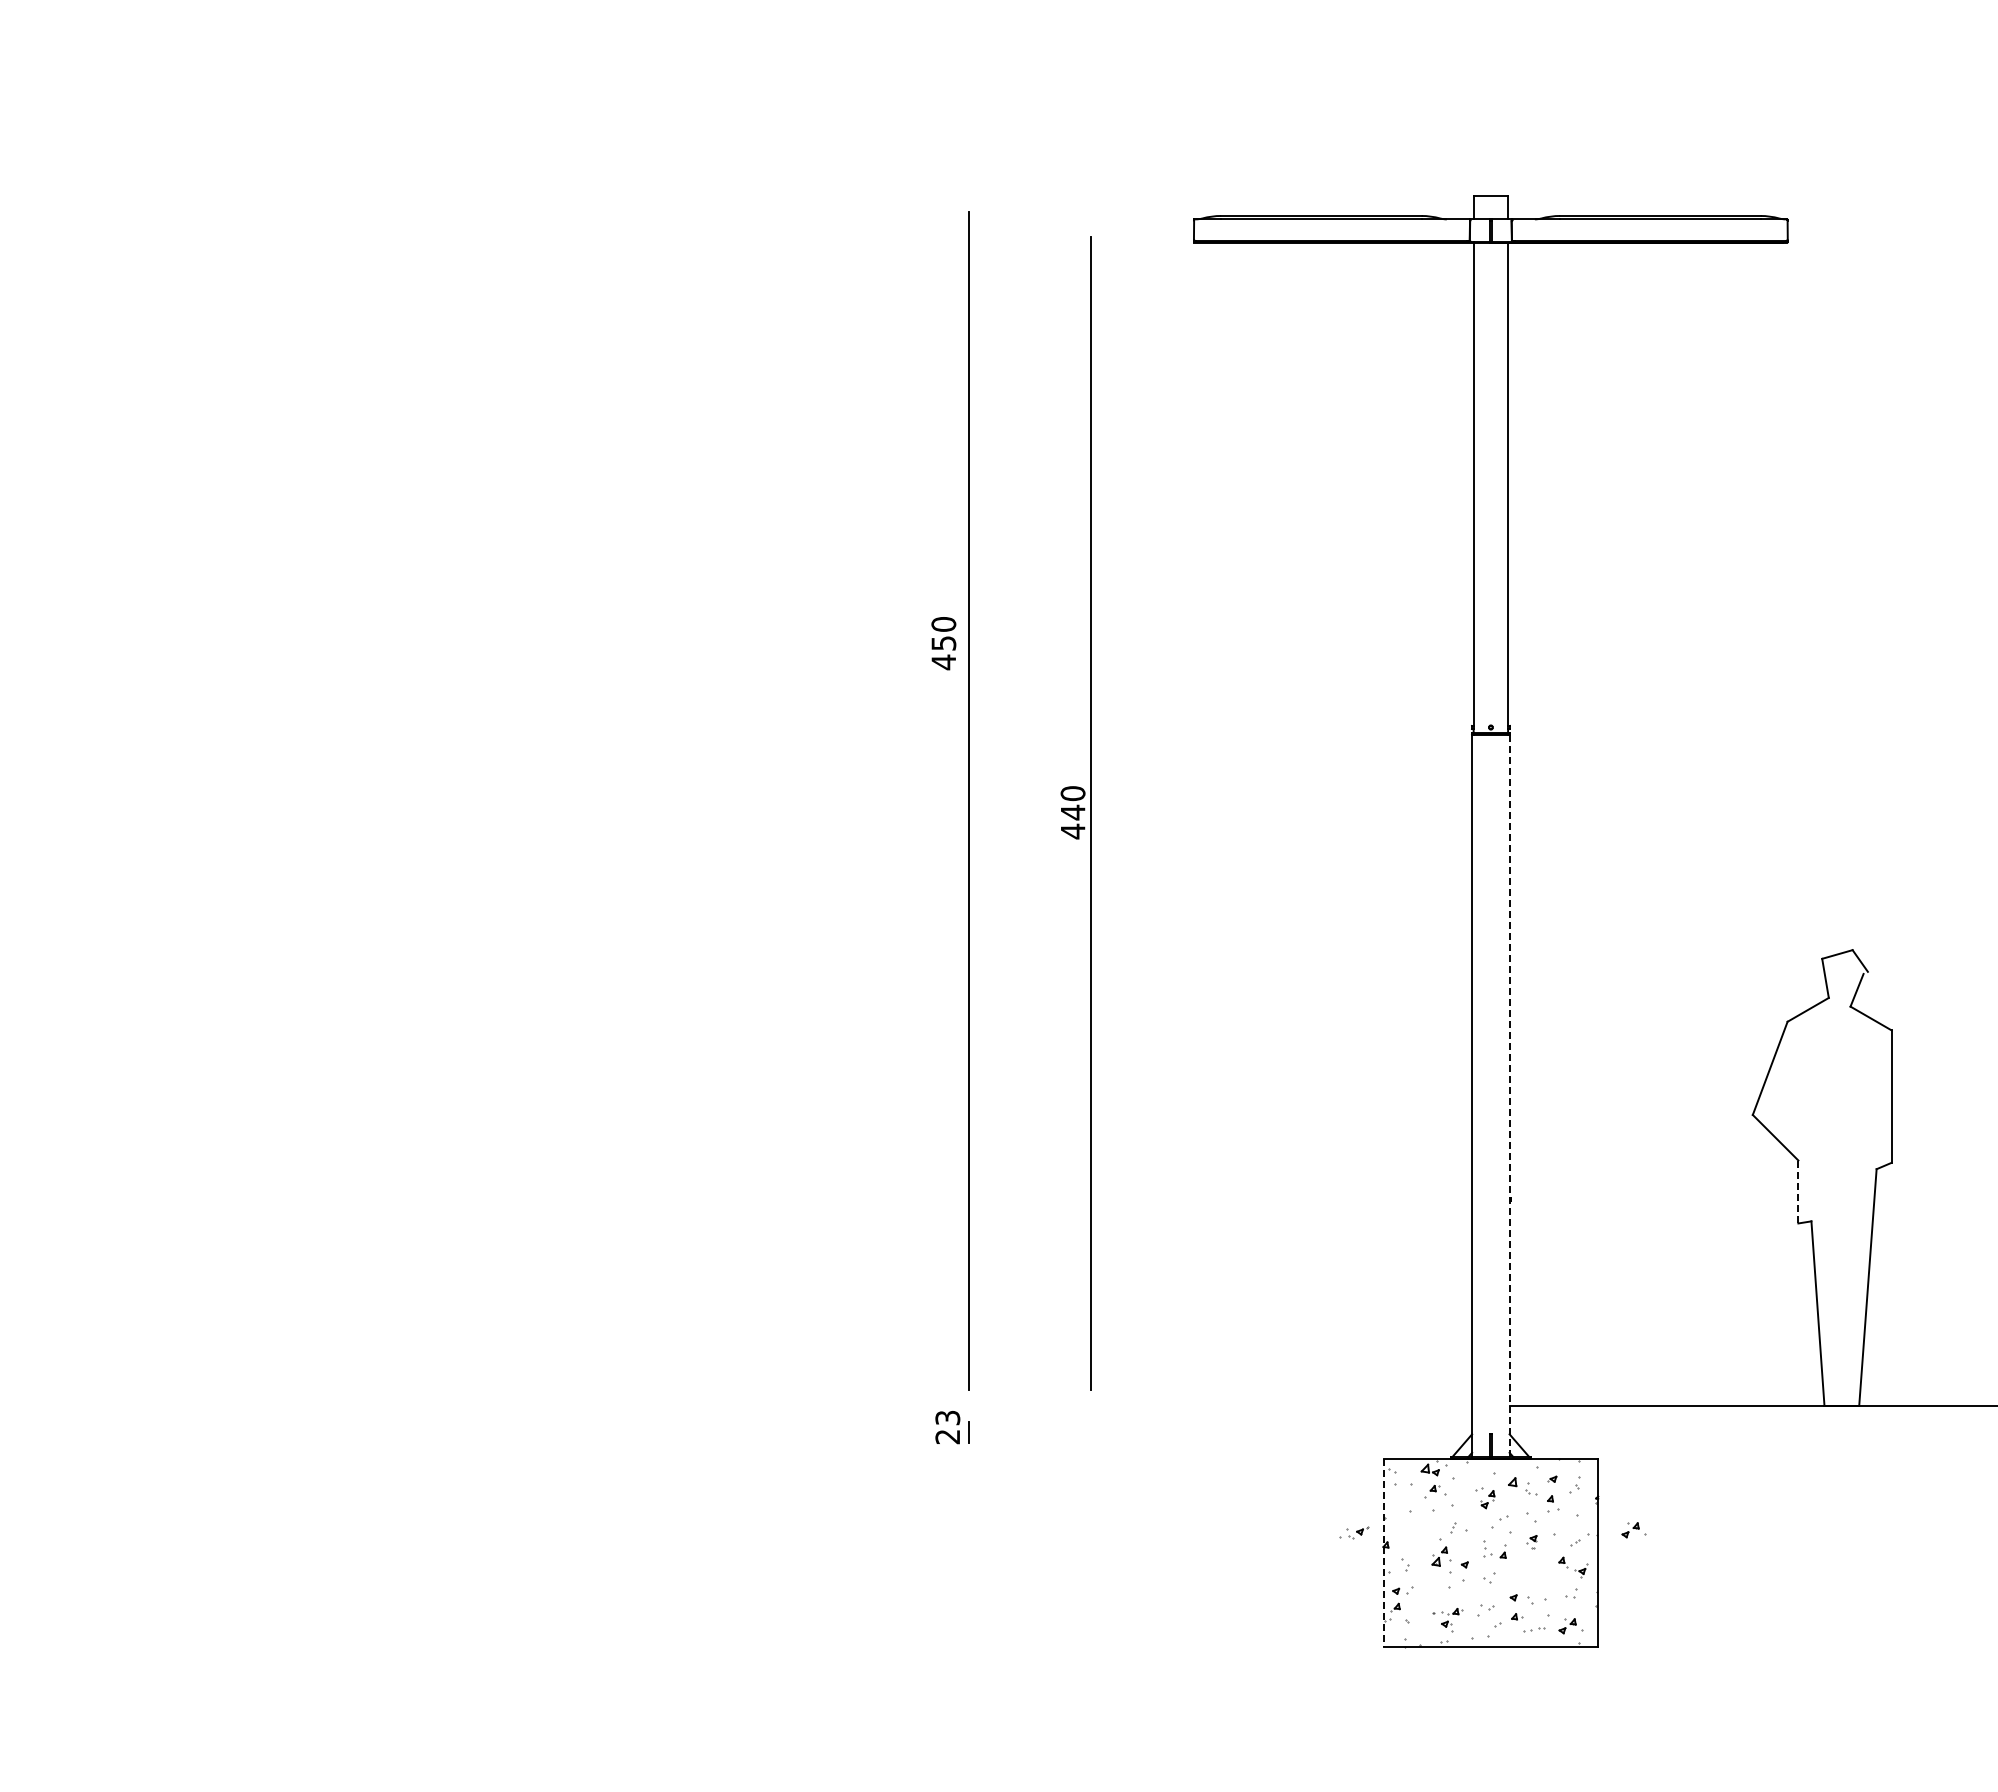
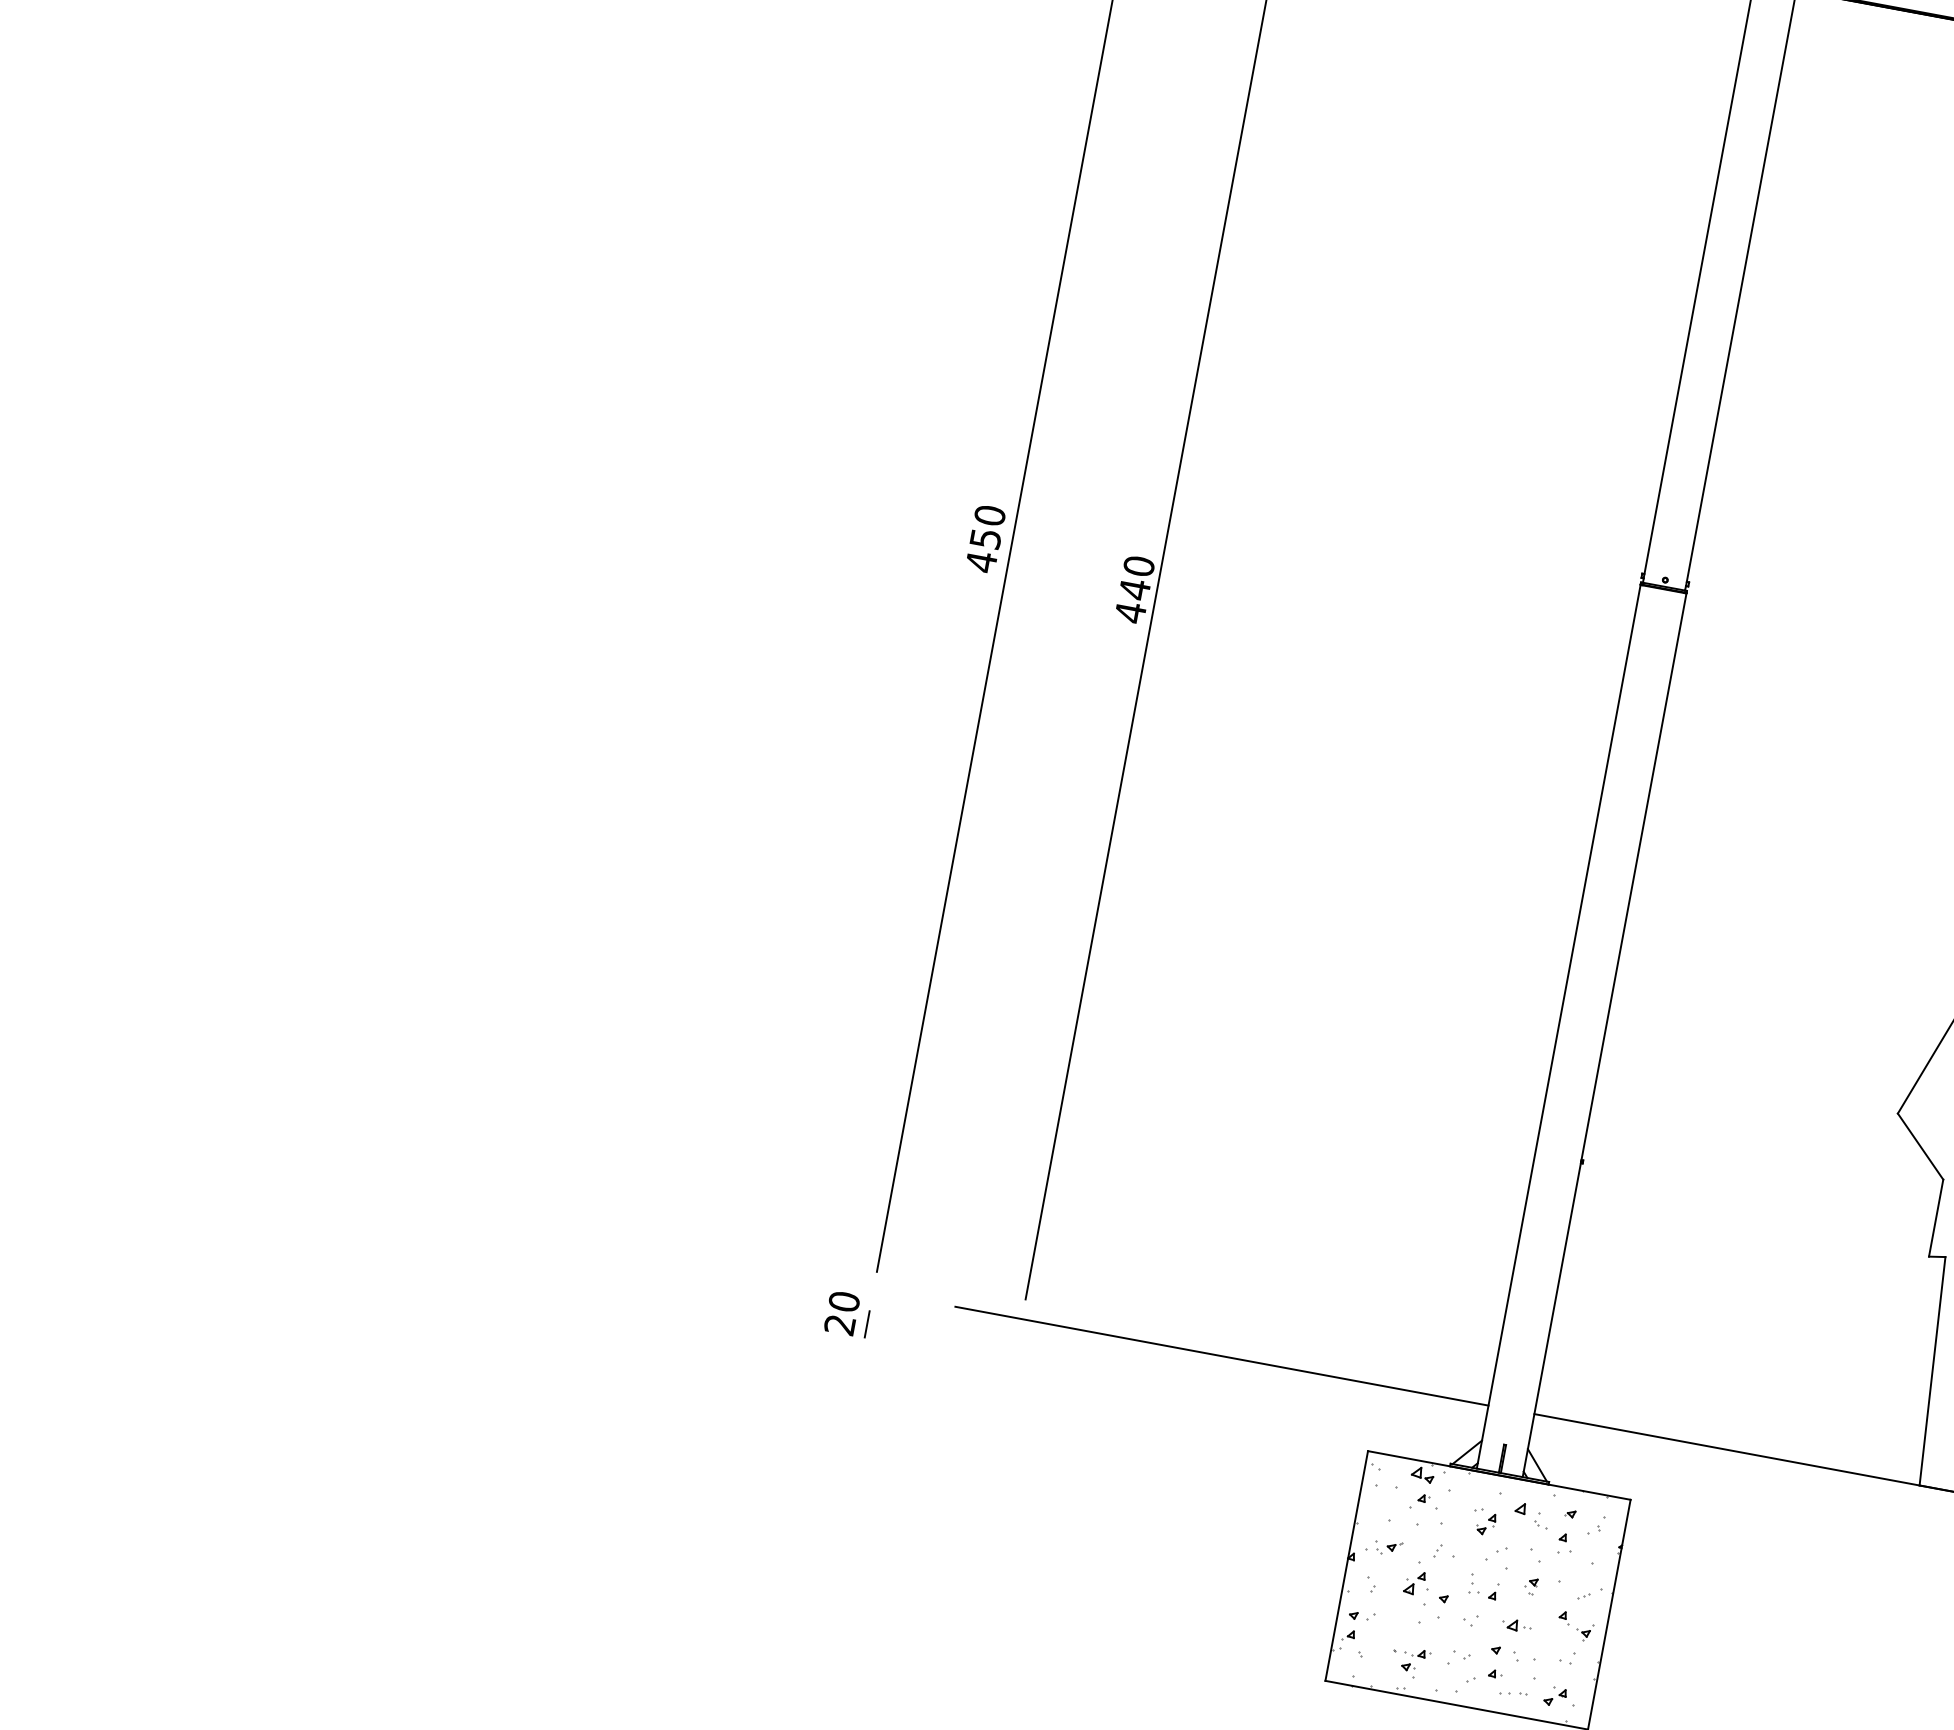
text: (943, 643) -> (985, 538), moved
line: (1509, 1096) -> (1604, 1035), dashed -> solid
line: (1798, 1192) -> (1936, 1218), dashed -> solid
line: (1254, 1405) -> (1222, 1356), added
text: (947, 1417) -> (843, 1301), 23 -> 20
part: (1633, 1530) -> (1657, 1594), removed
part: (1354, 1532) -> (1384, 1546), moved
line: (1383, 1553) -> (1346, 1566), dashed -> solid
part: (1526, 1575) -> (1516, 1625), added

